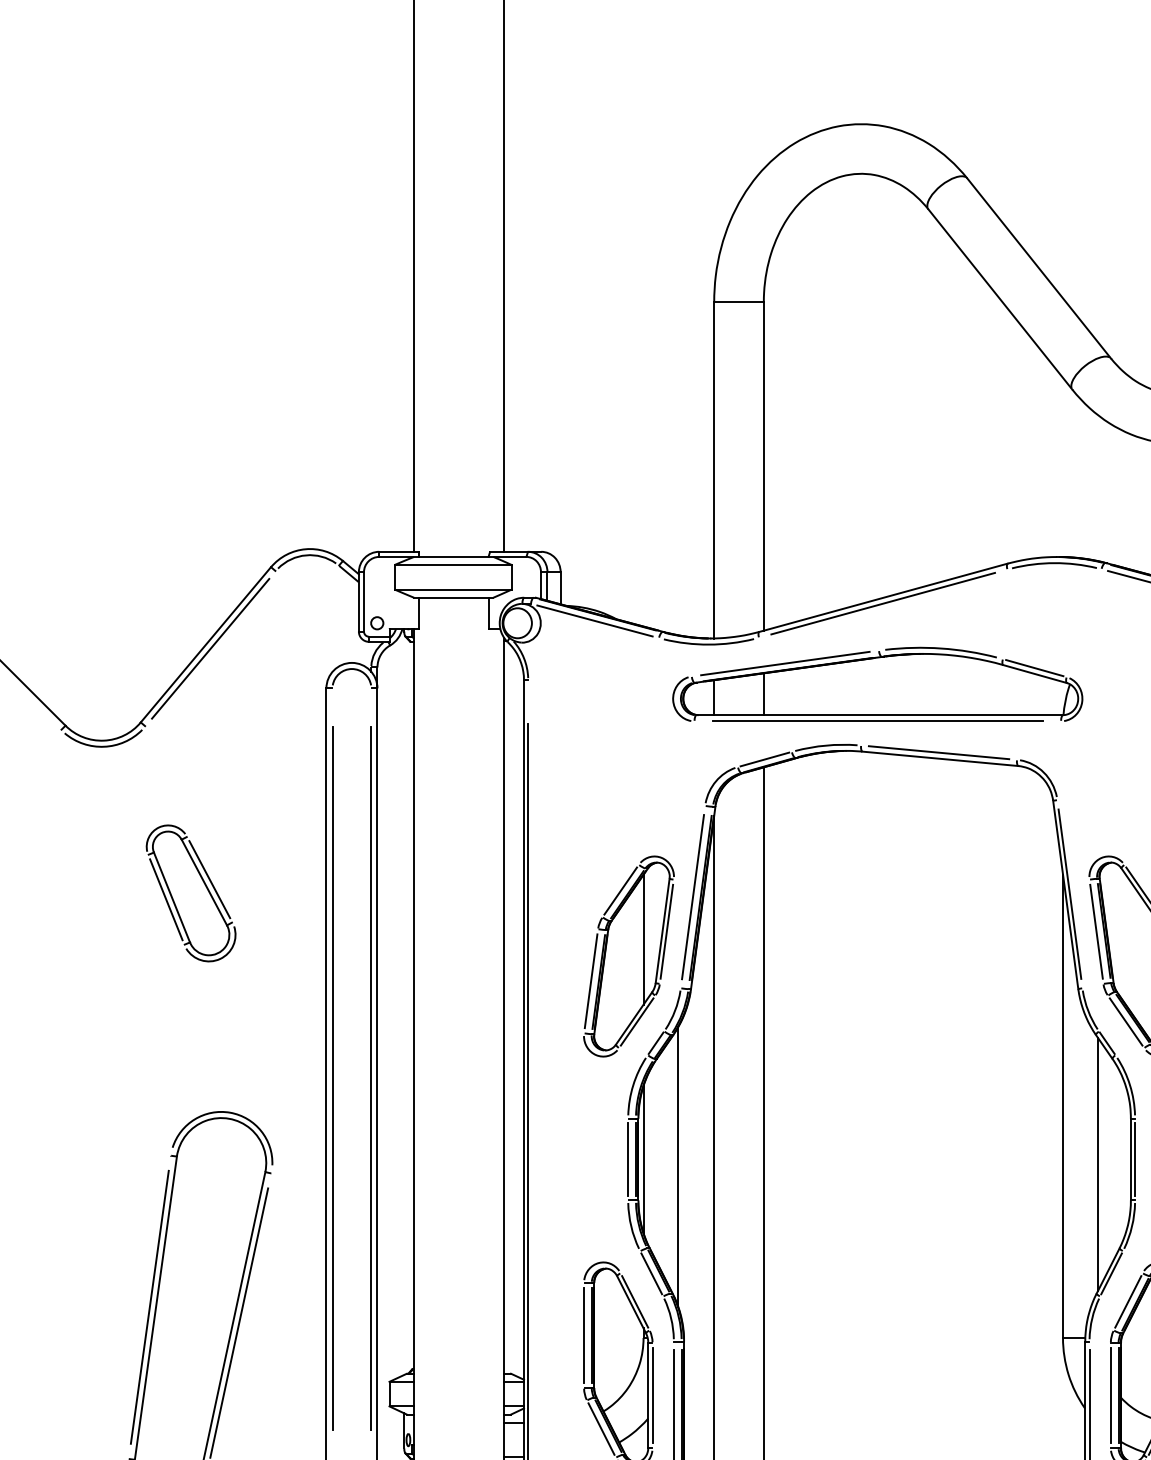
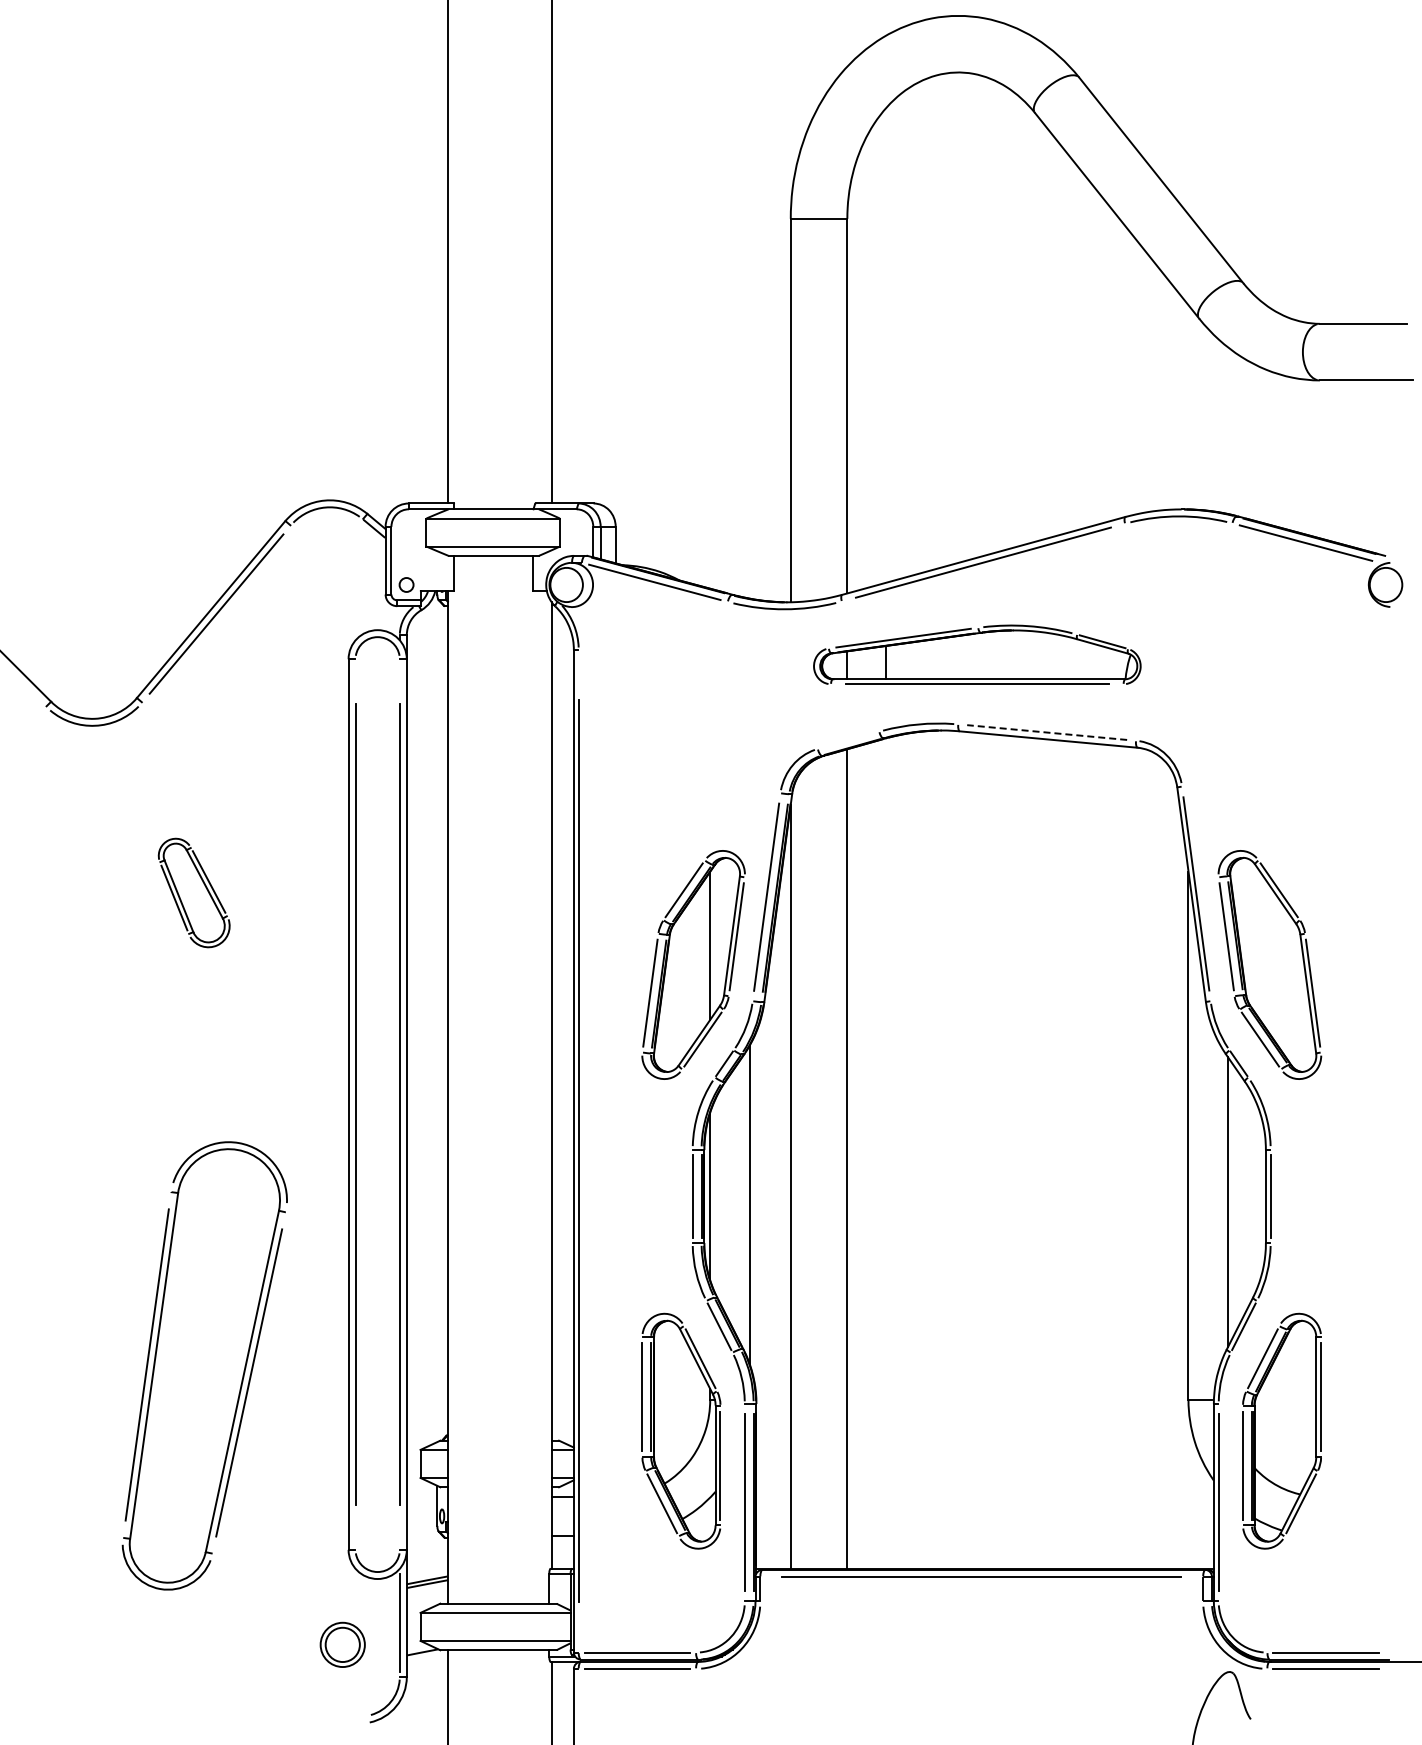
part: (877, 684) -> (977, 654), size x0.7
line: (938, 752) -> (1046, 732), solid -> dashed
line: (764, 759) -> (848, 740), removed
part: (190, 892) -> (193, 892), size x0.7

